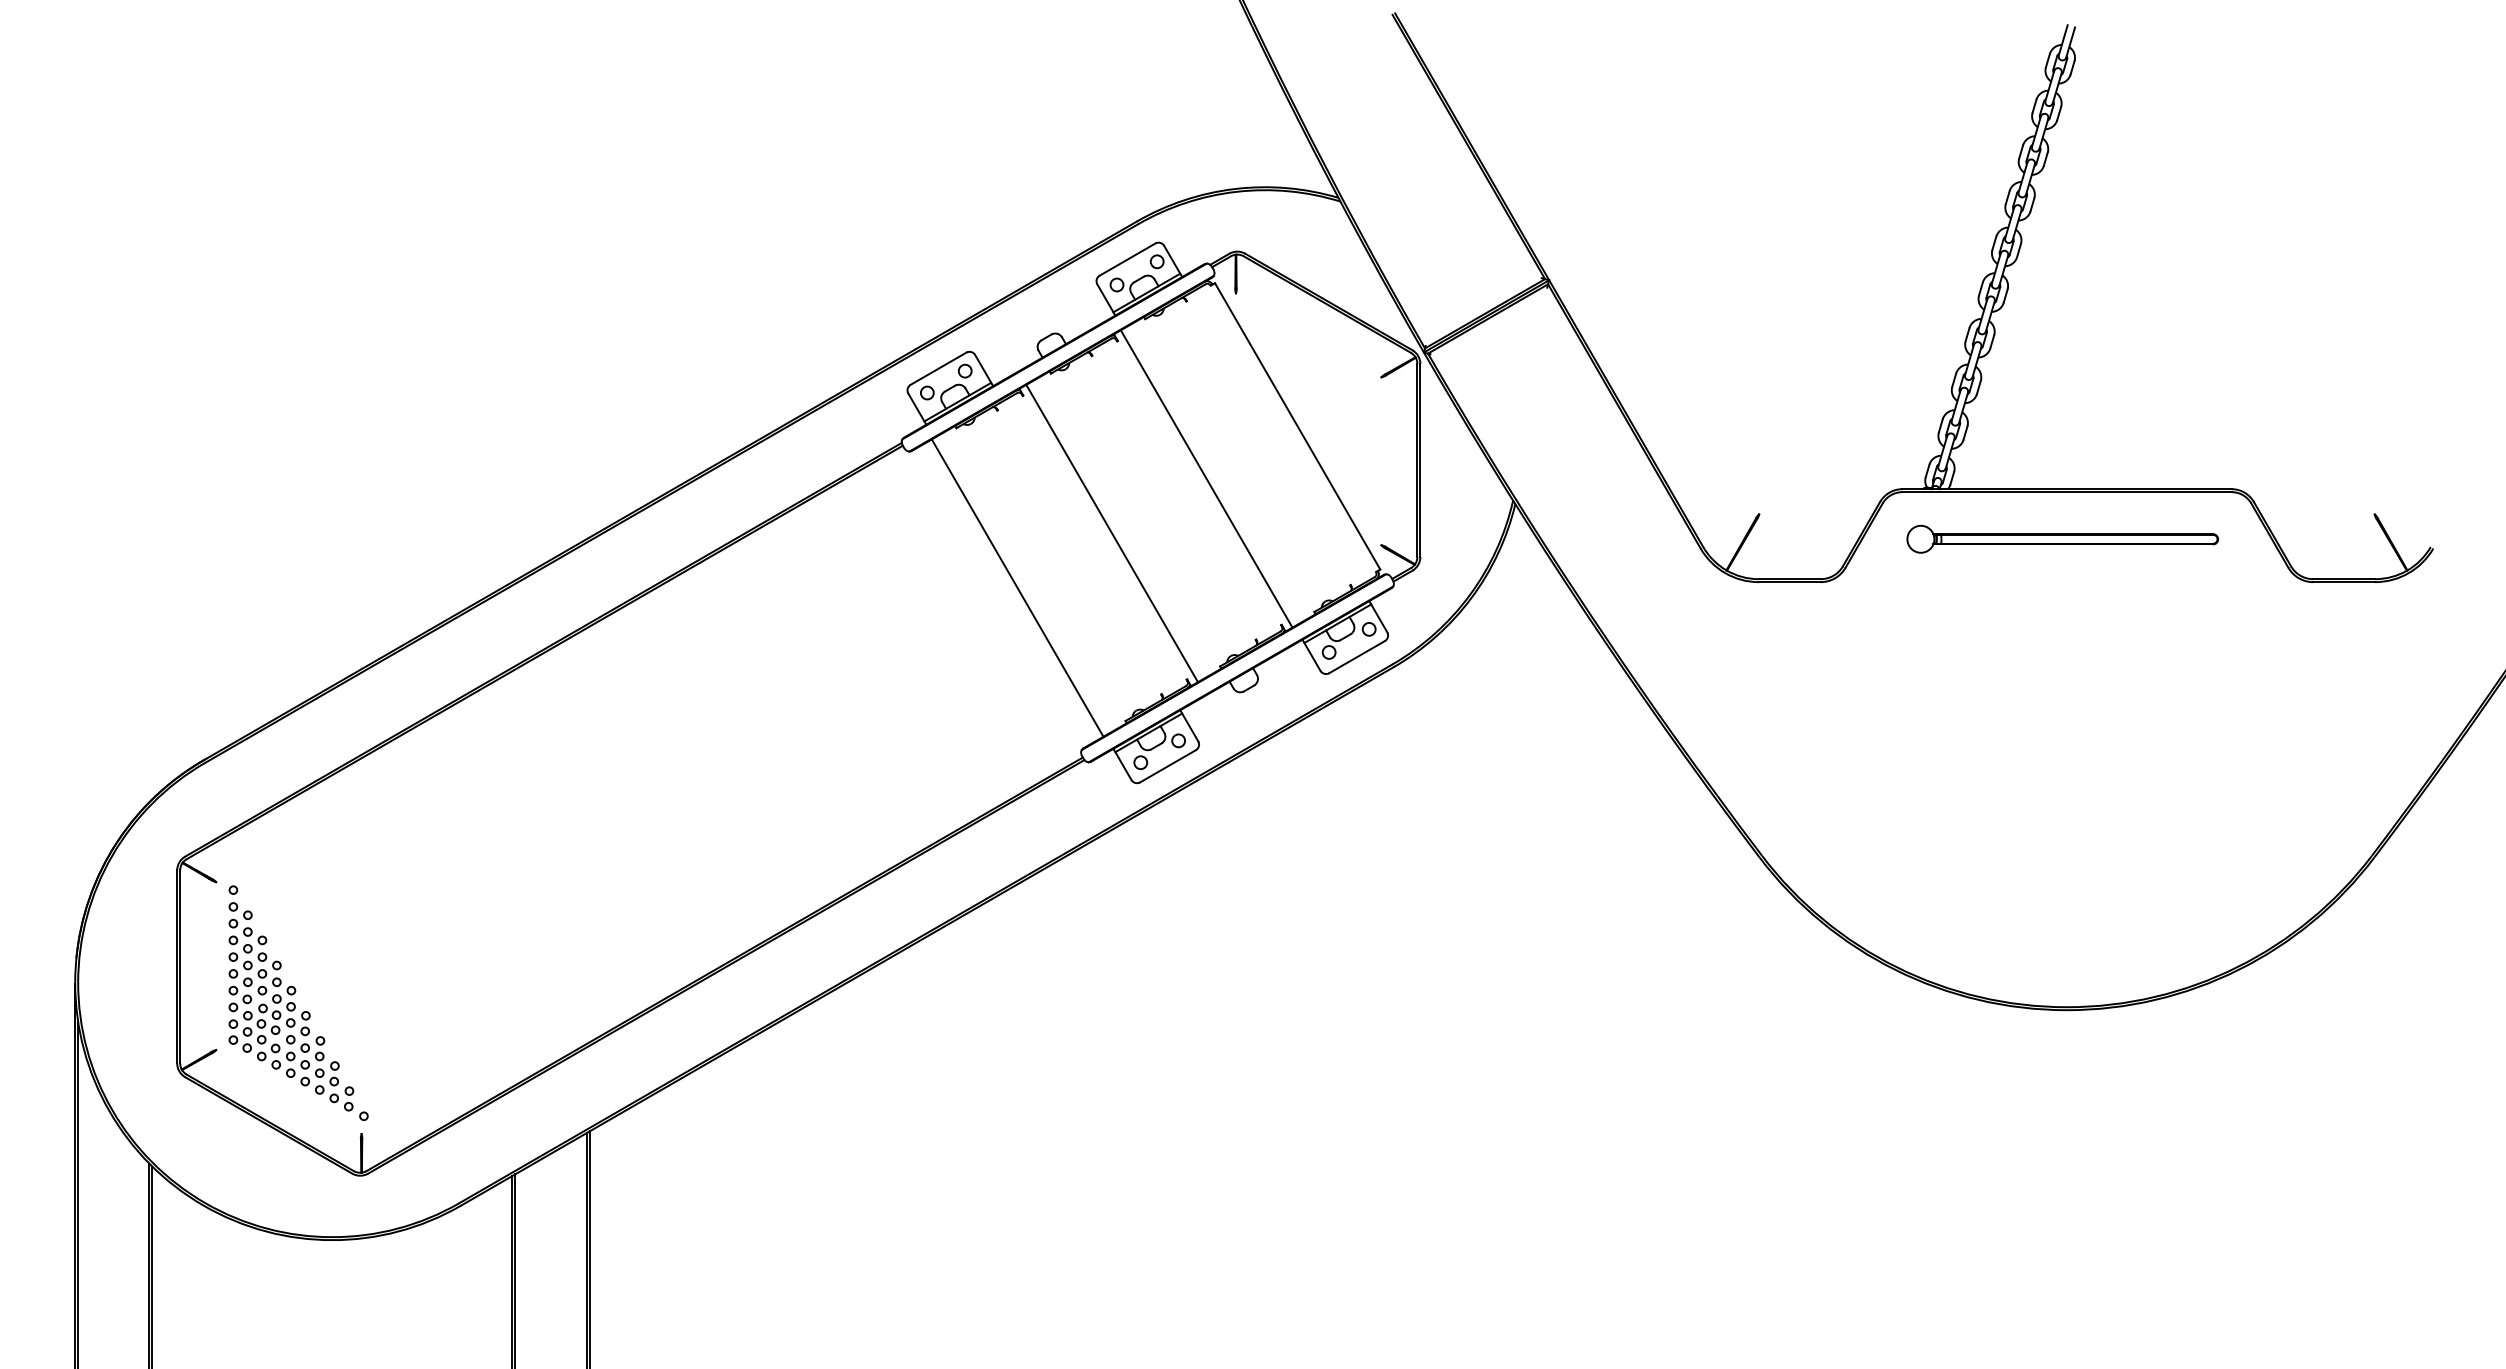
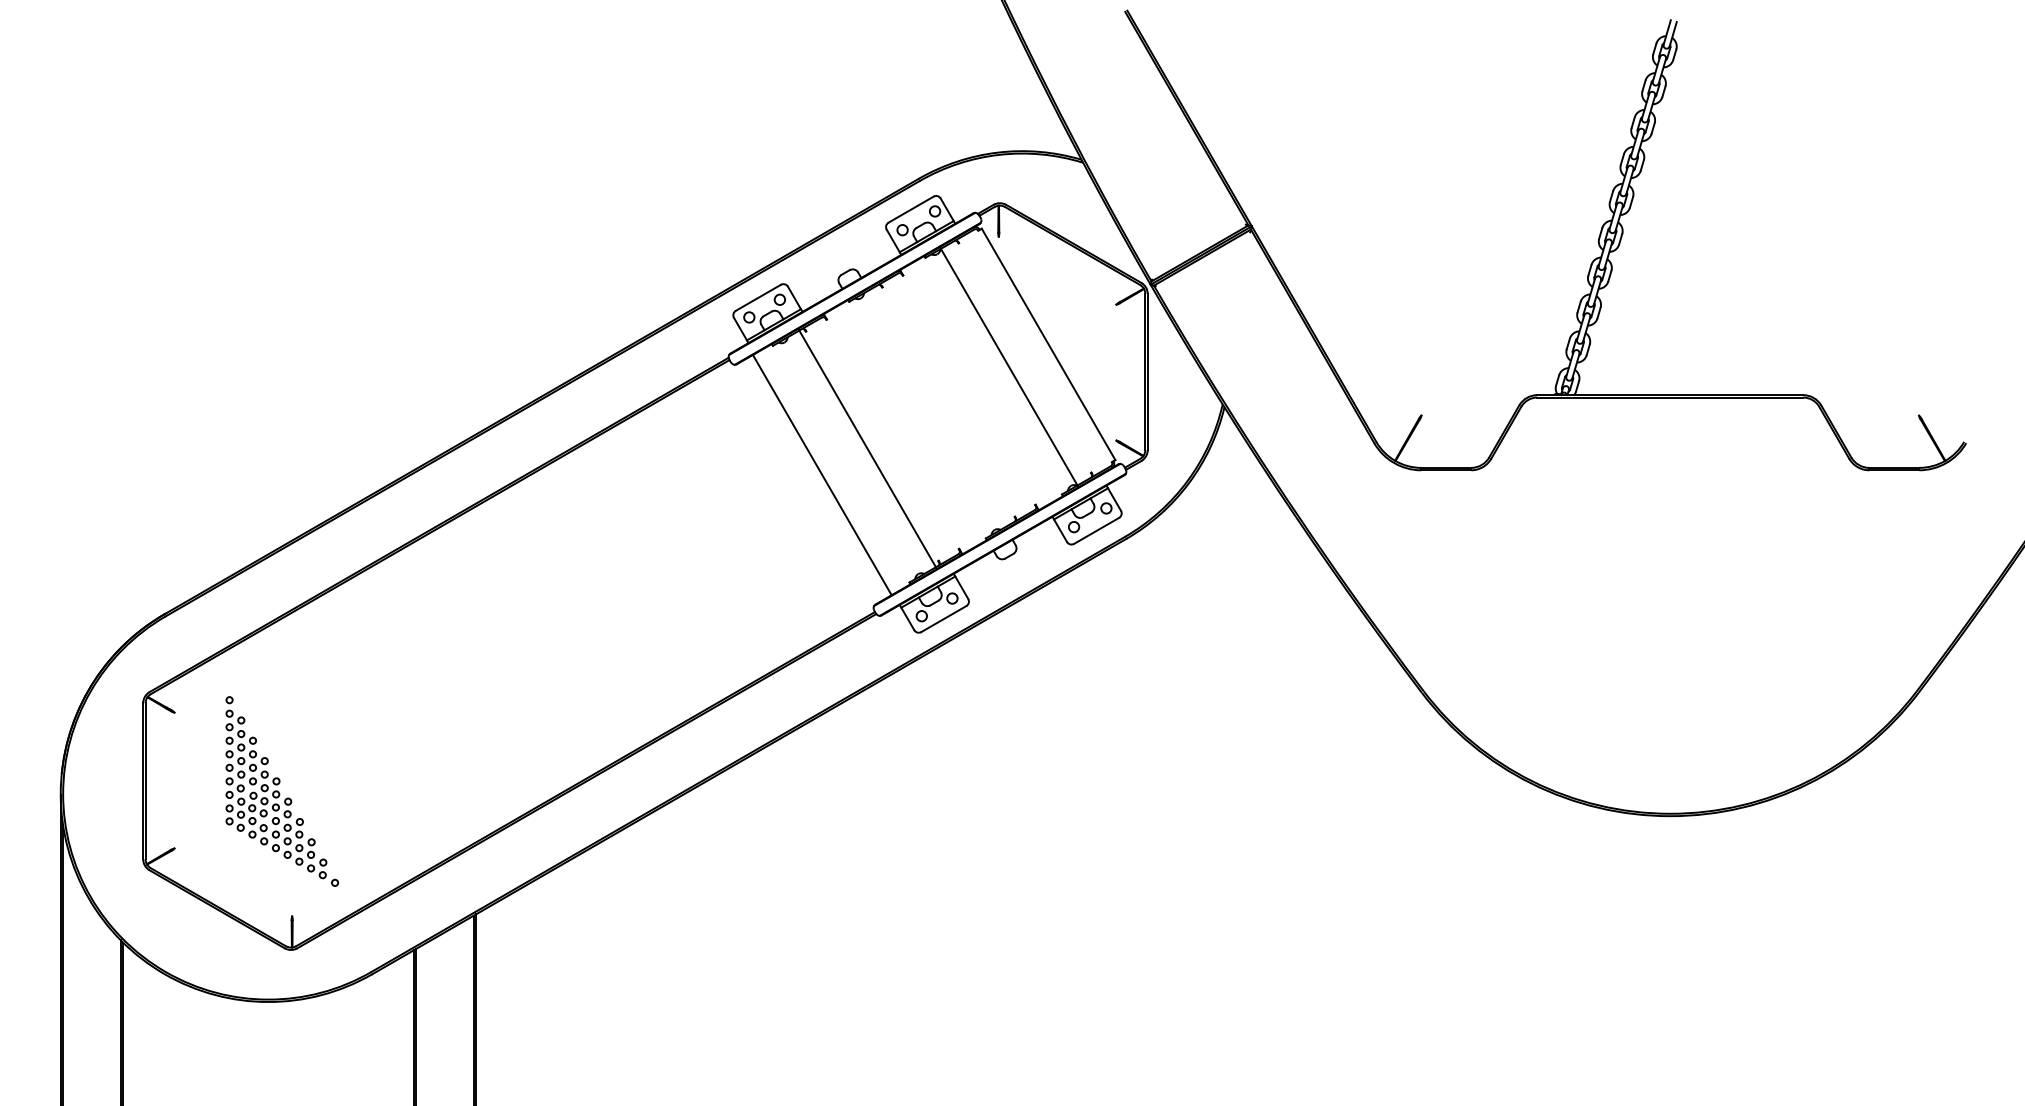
line: (1205, 478) -> (1008, 366), moved
line: (1111, 532) -> (867, 448), moved
part: (2062, 539) -> (1666, 435), removed
part: (297, 1003) -> (281, 791), moved

